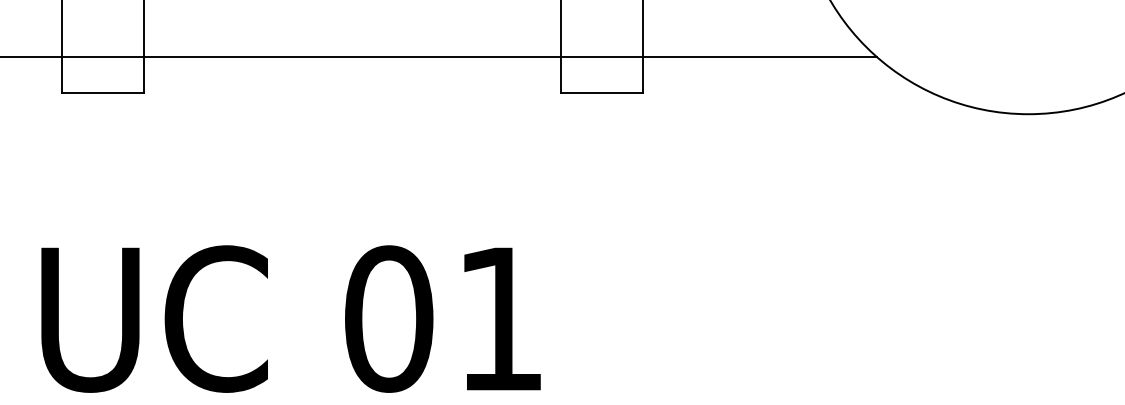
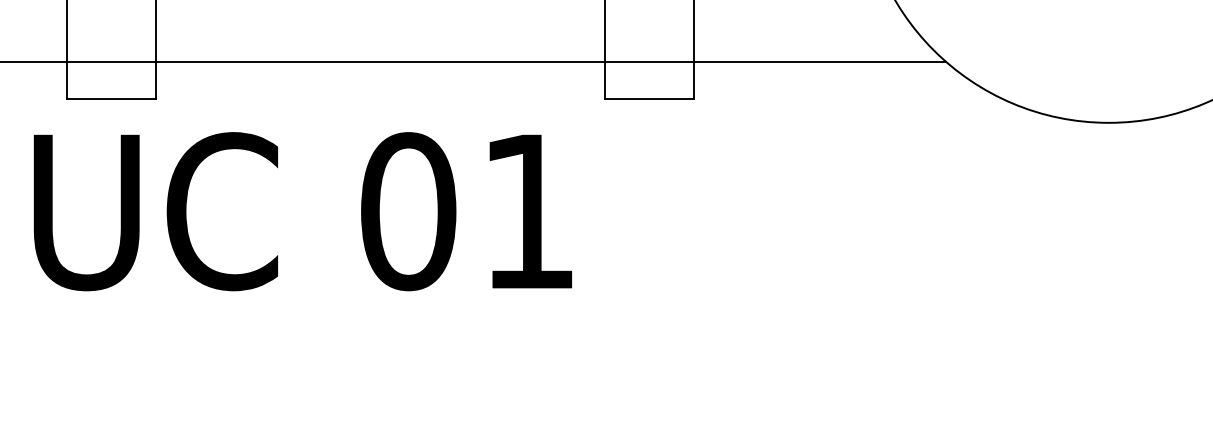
text: (290, 318) -> (302, 211), moved

